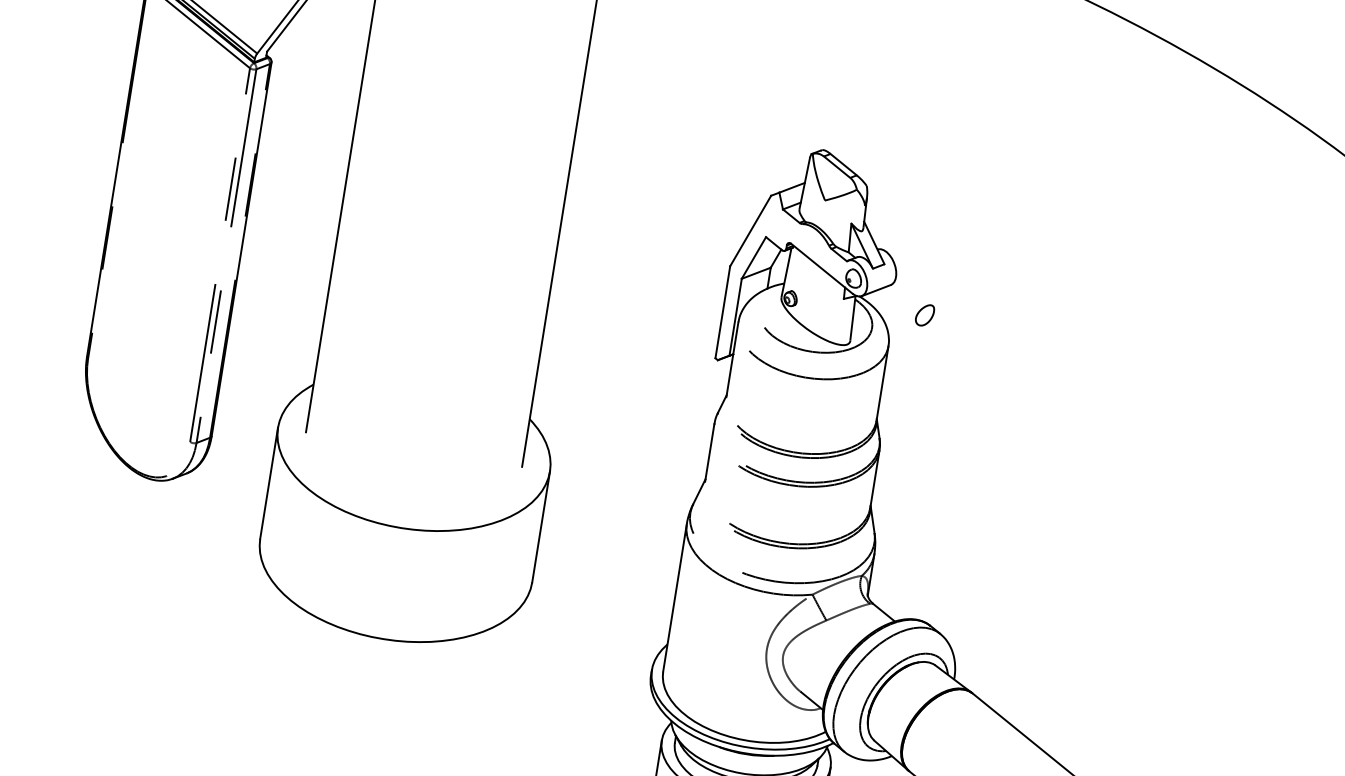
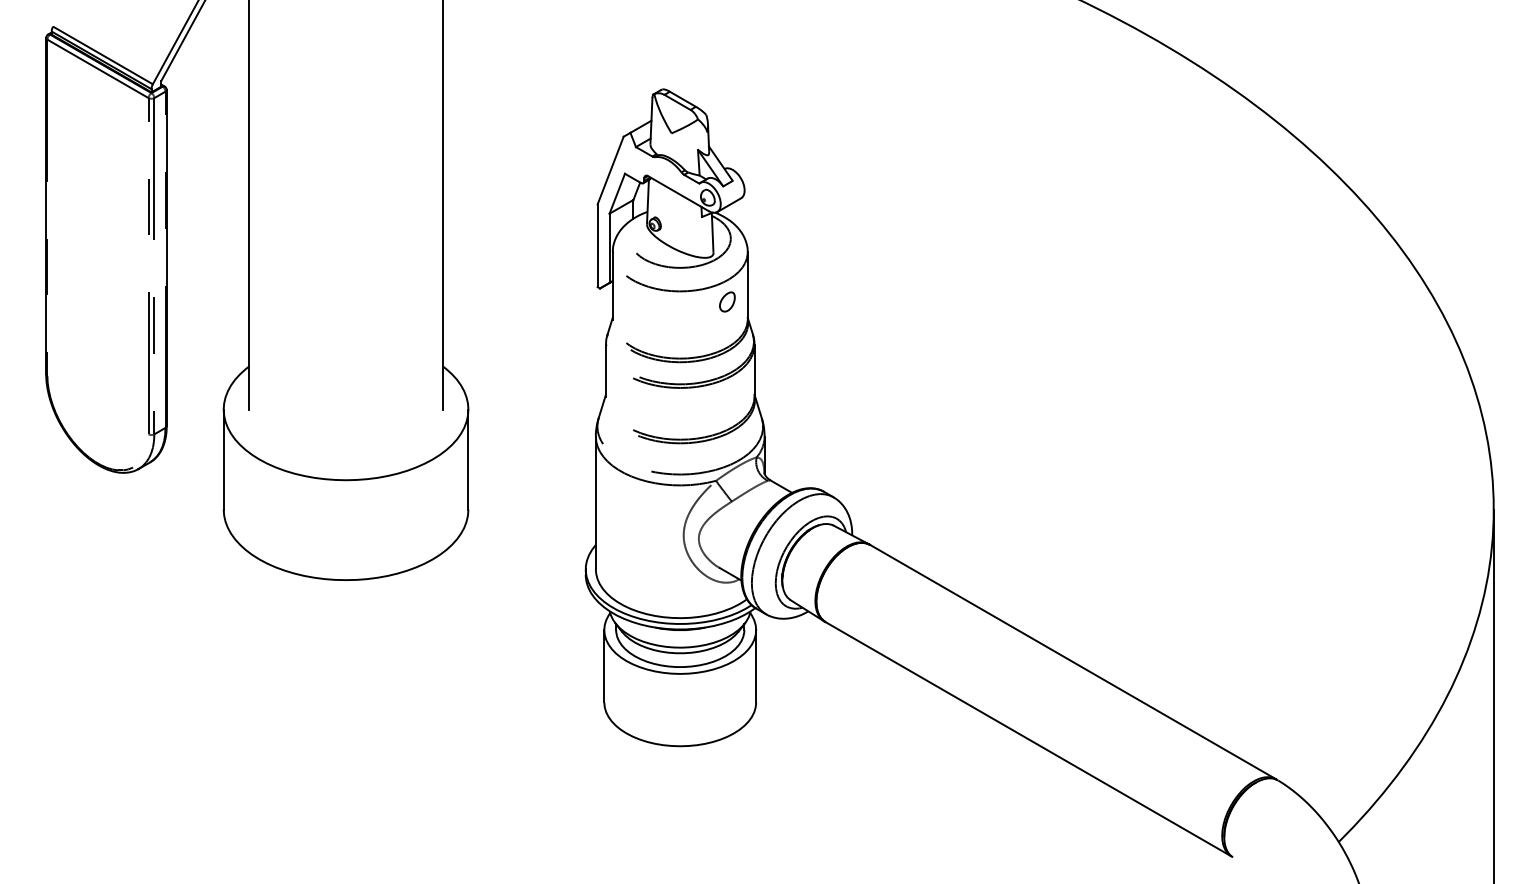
part: (925, 314) -> (727, 301), moved

